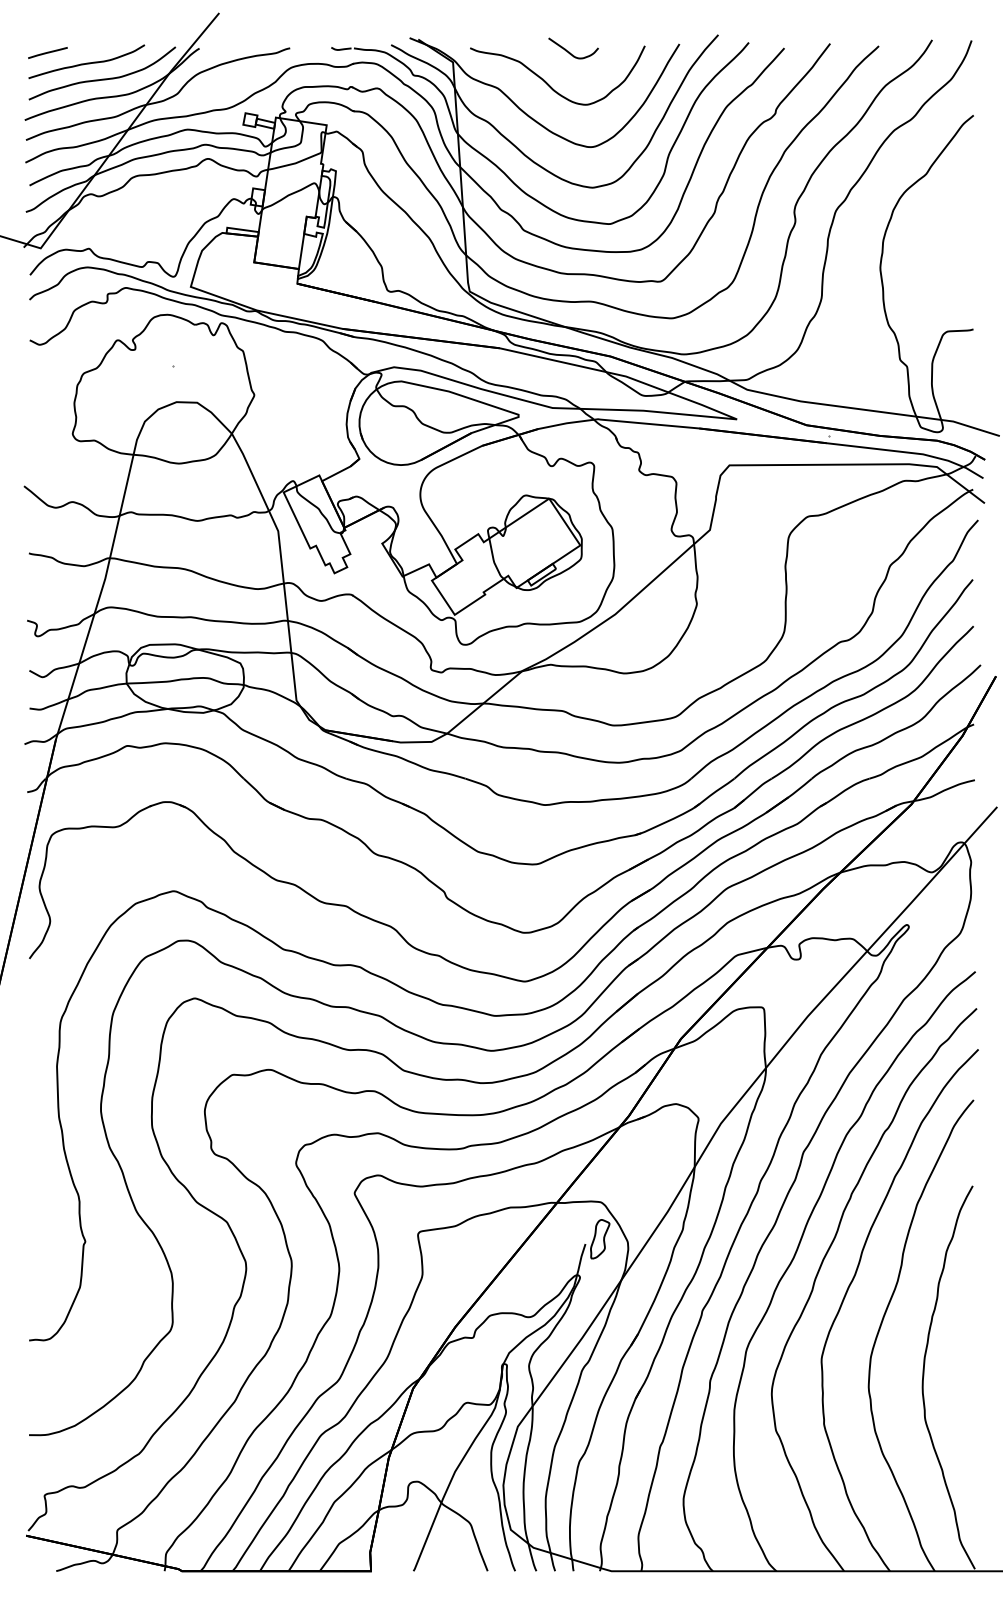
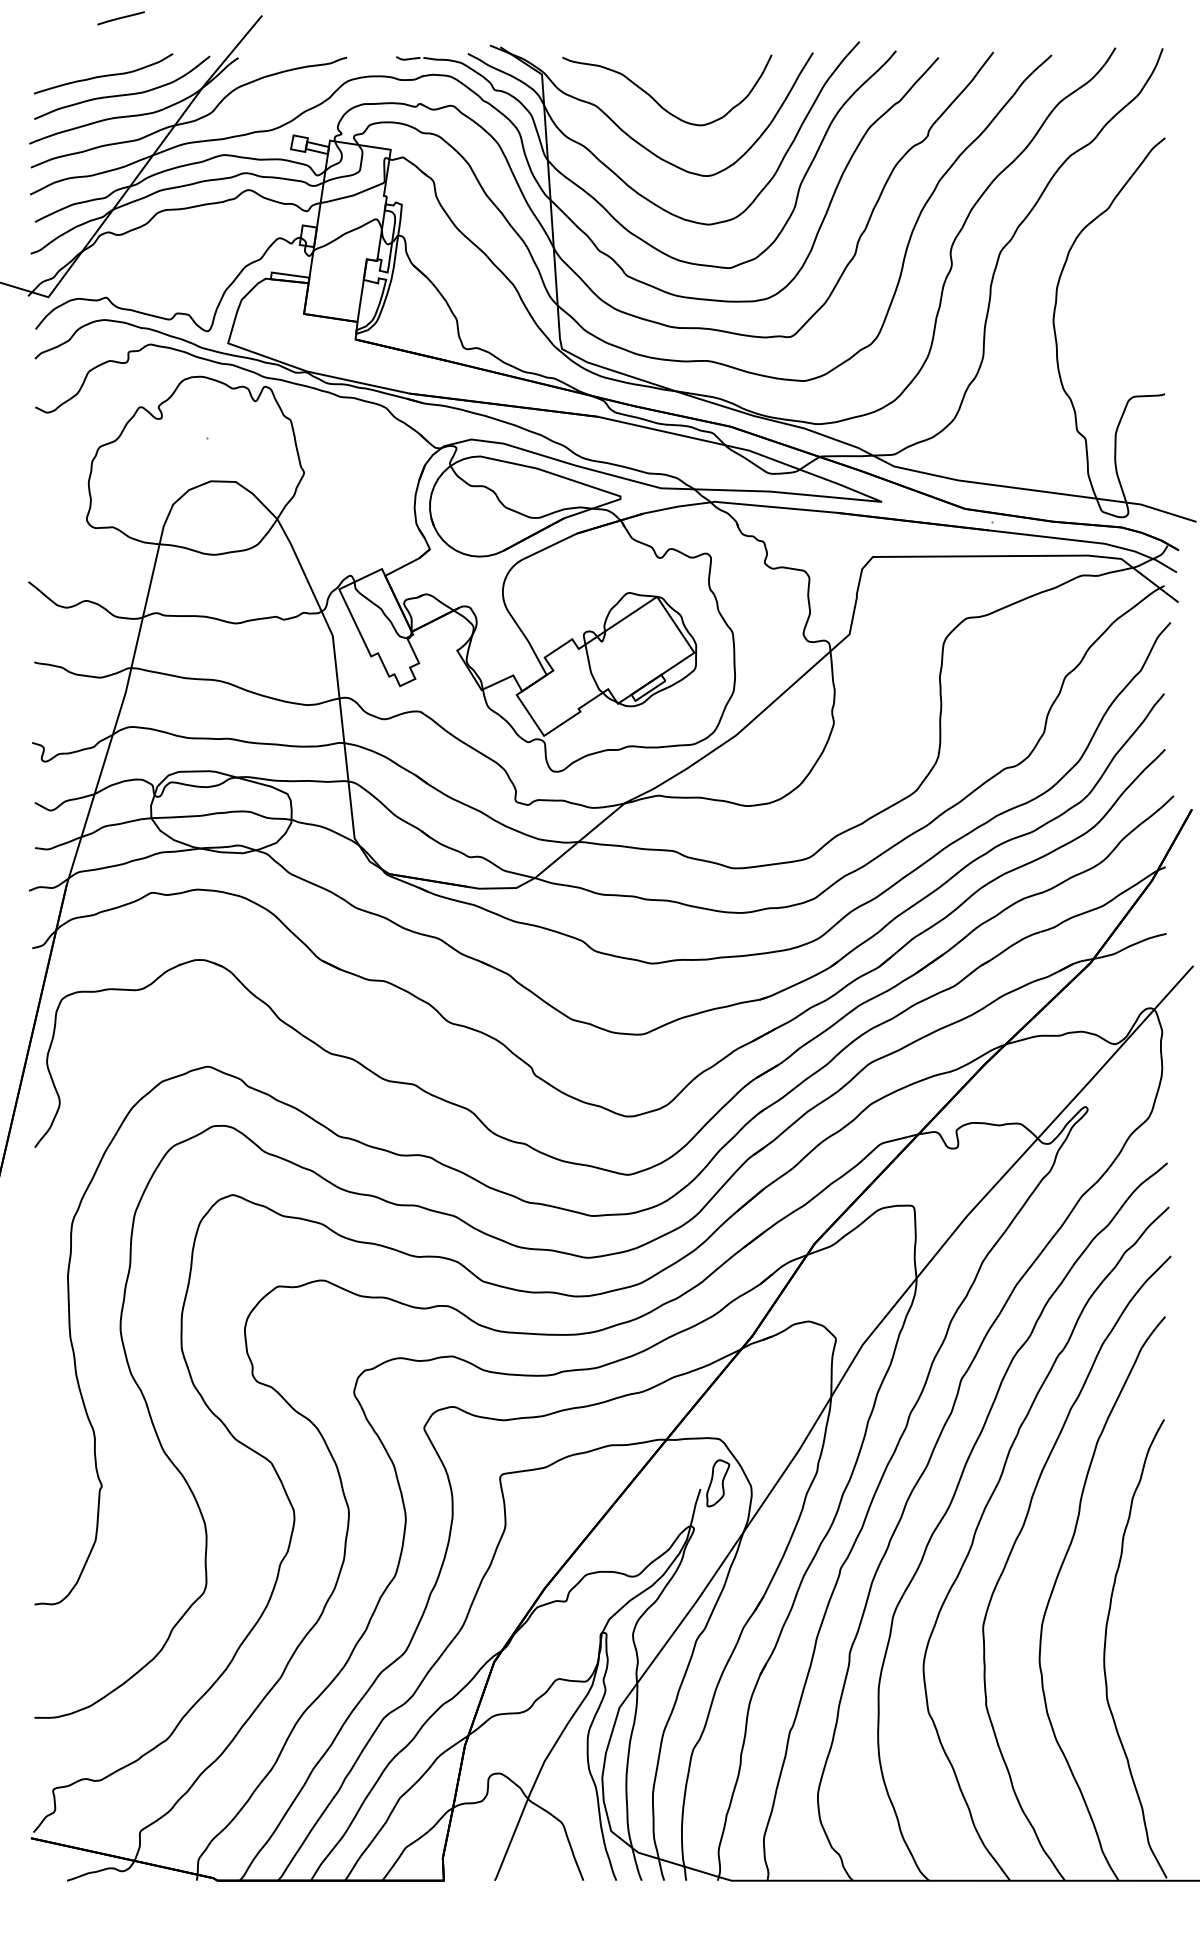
line: (47, 53) -> (120, 18), moved
curve: (571, 53) -> (683, 63), removed

